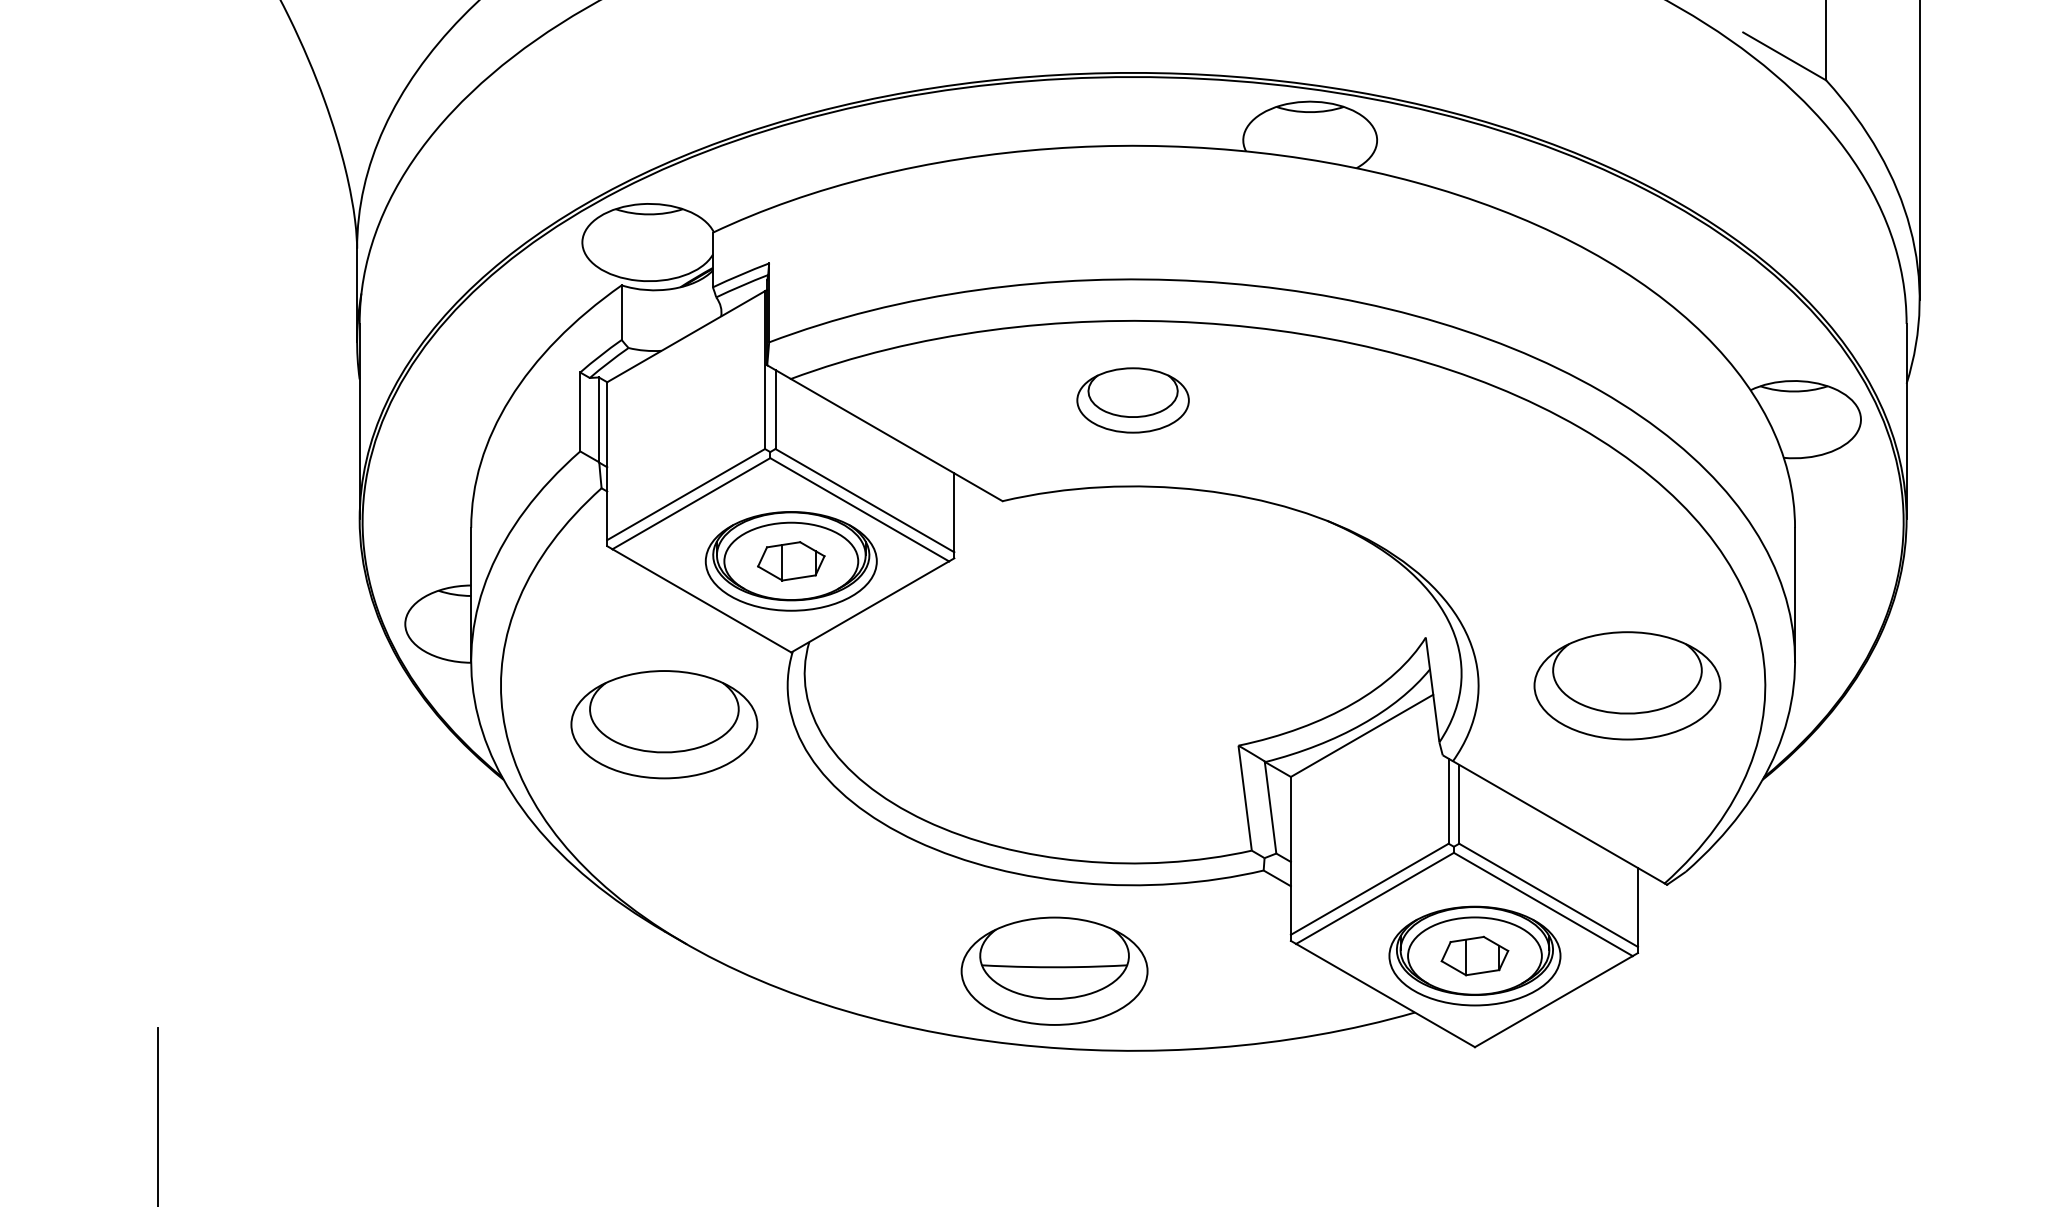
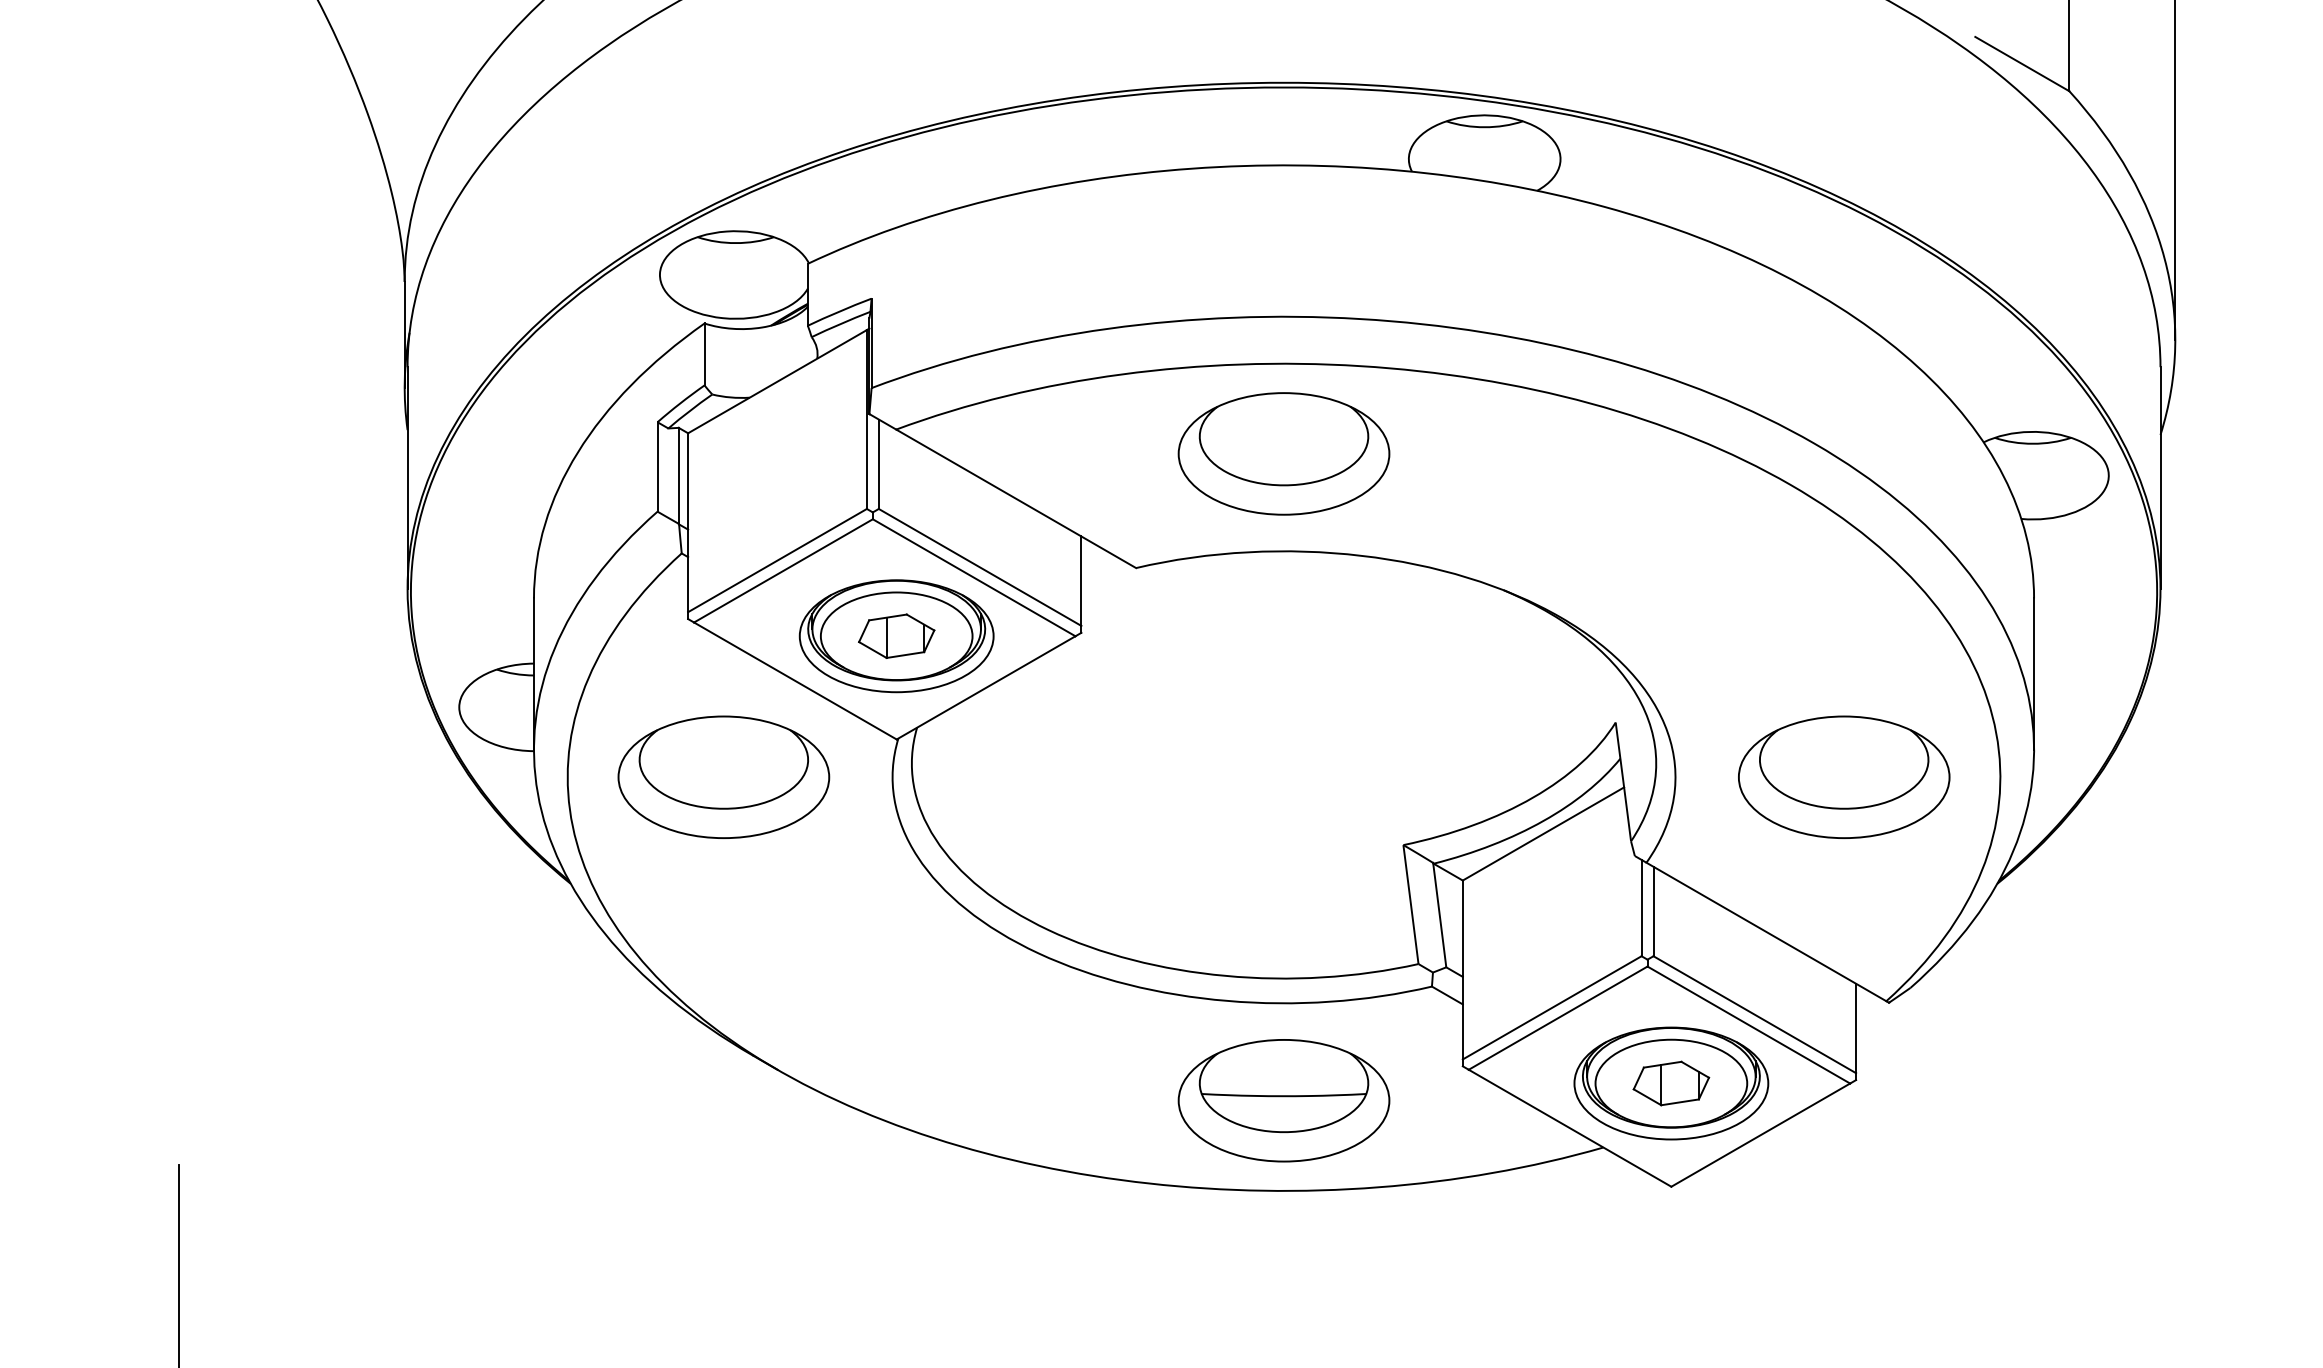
part: (1132, 400) -> (1283, 453), size x1.67
part: (664, 723) -> (723, 776), moved
part: (1054, 971) -> (1283, 1100), moved

